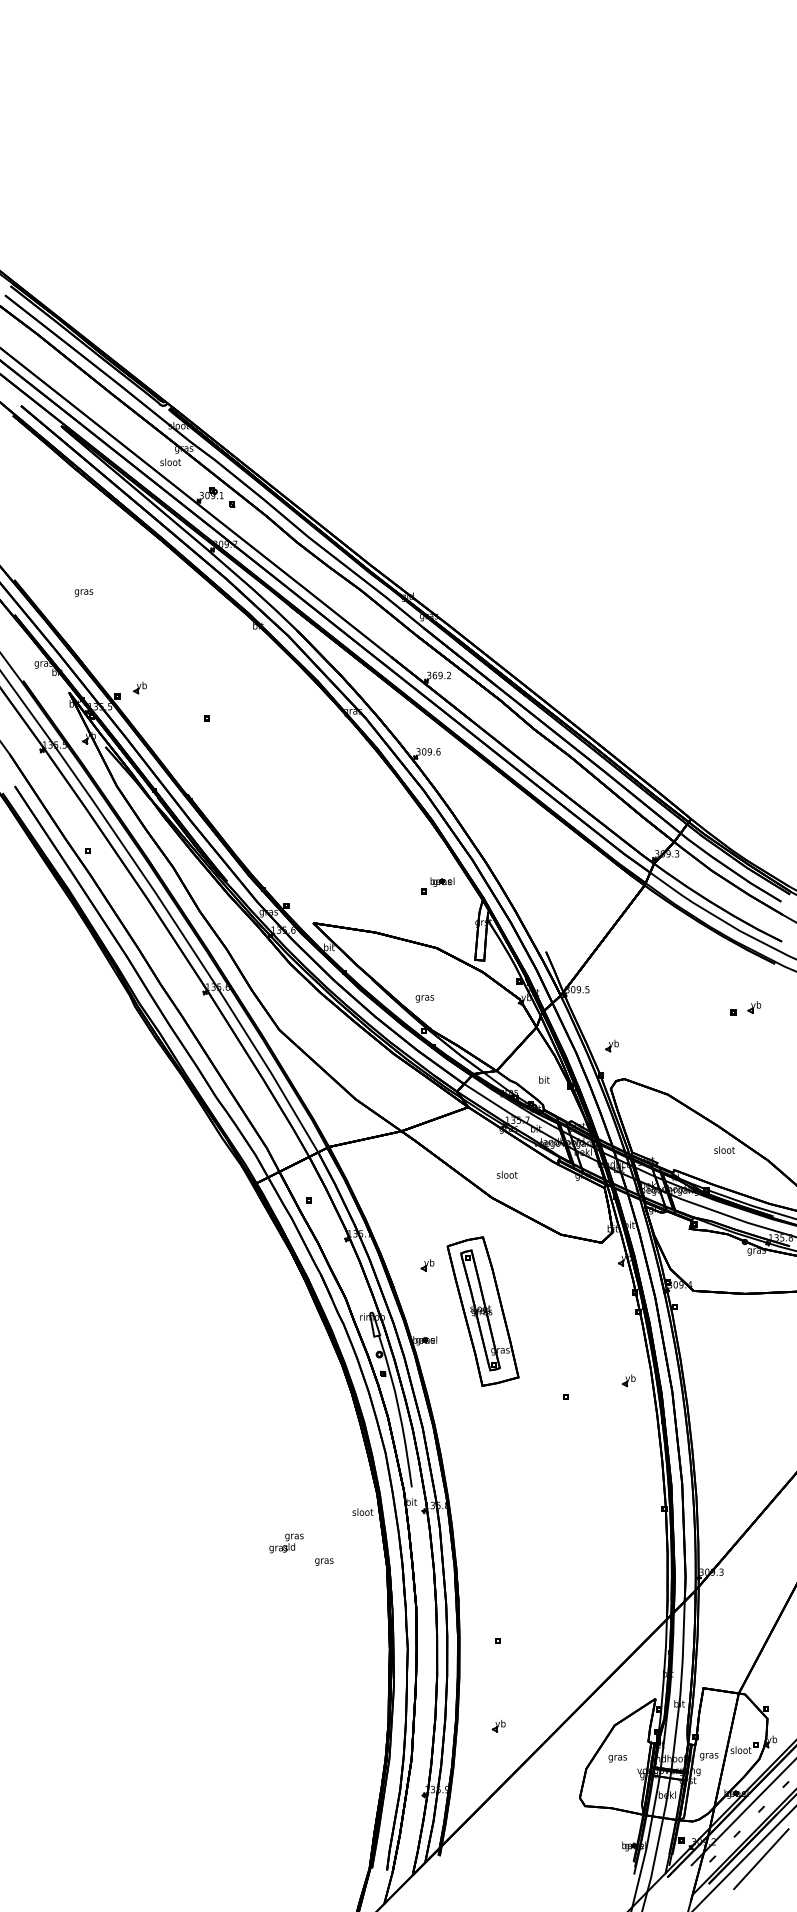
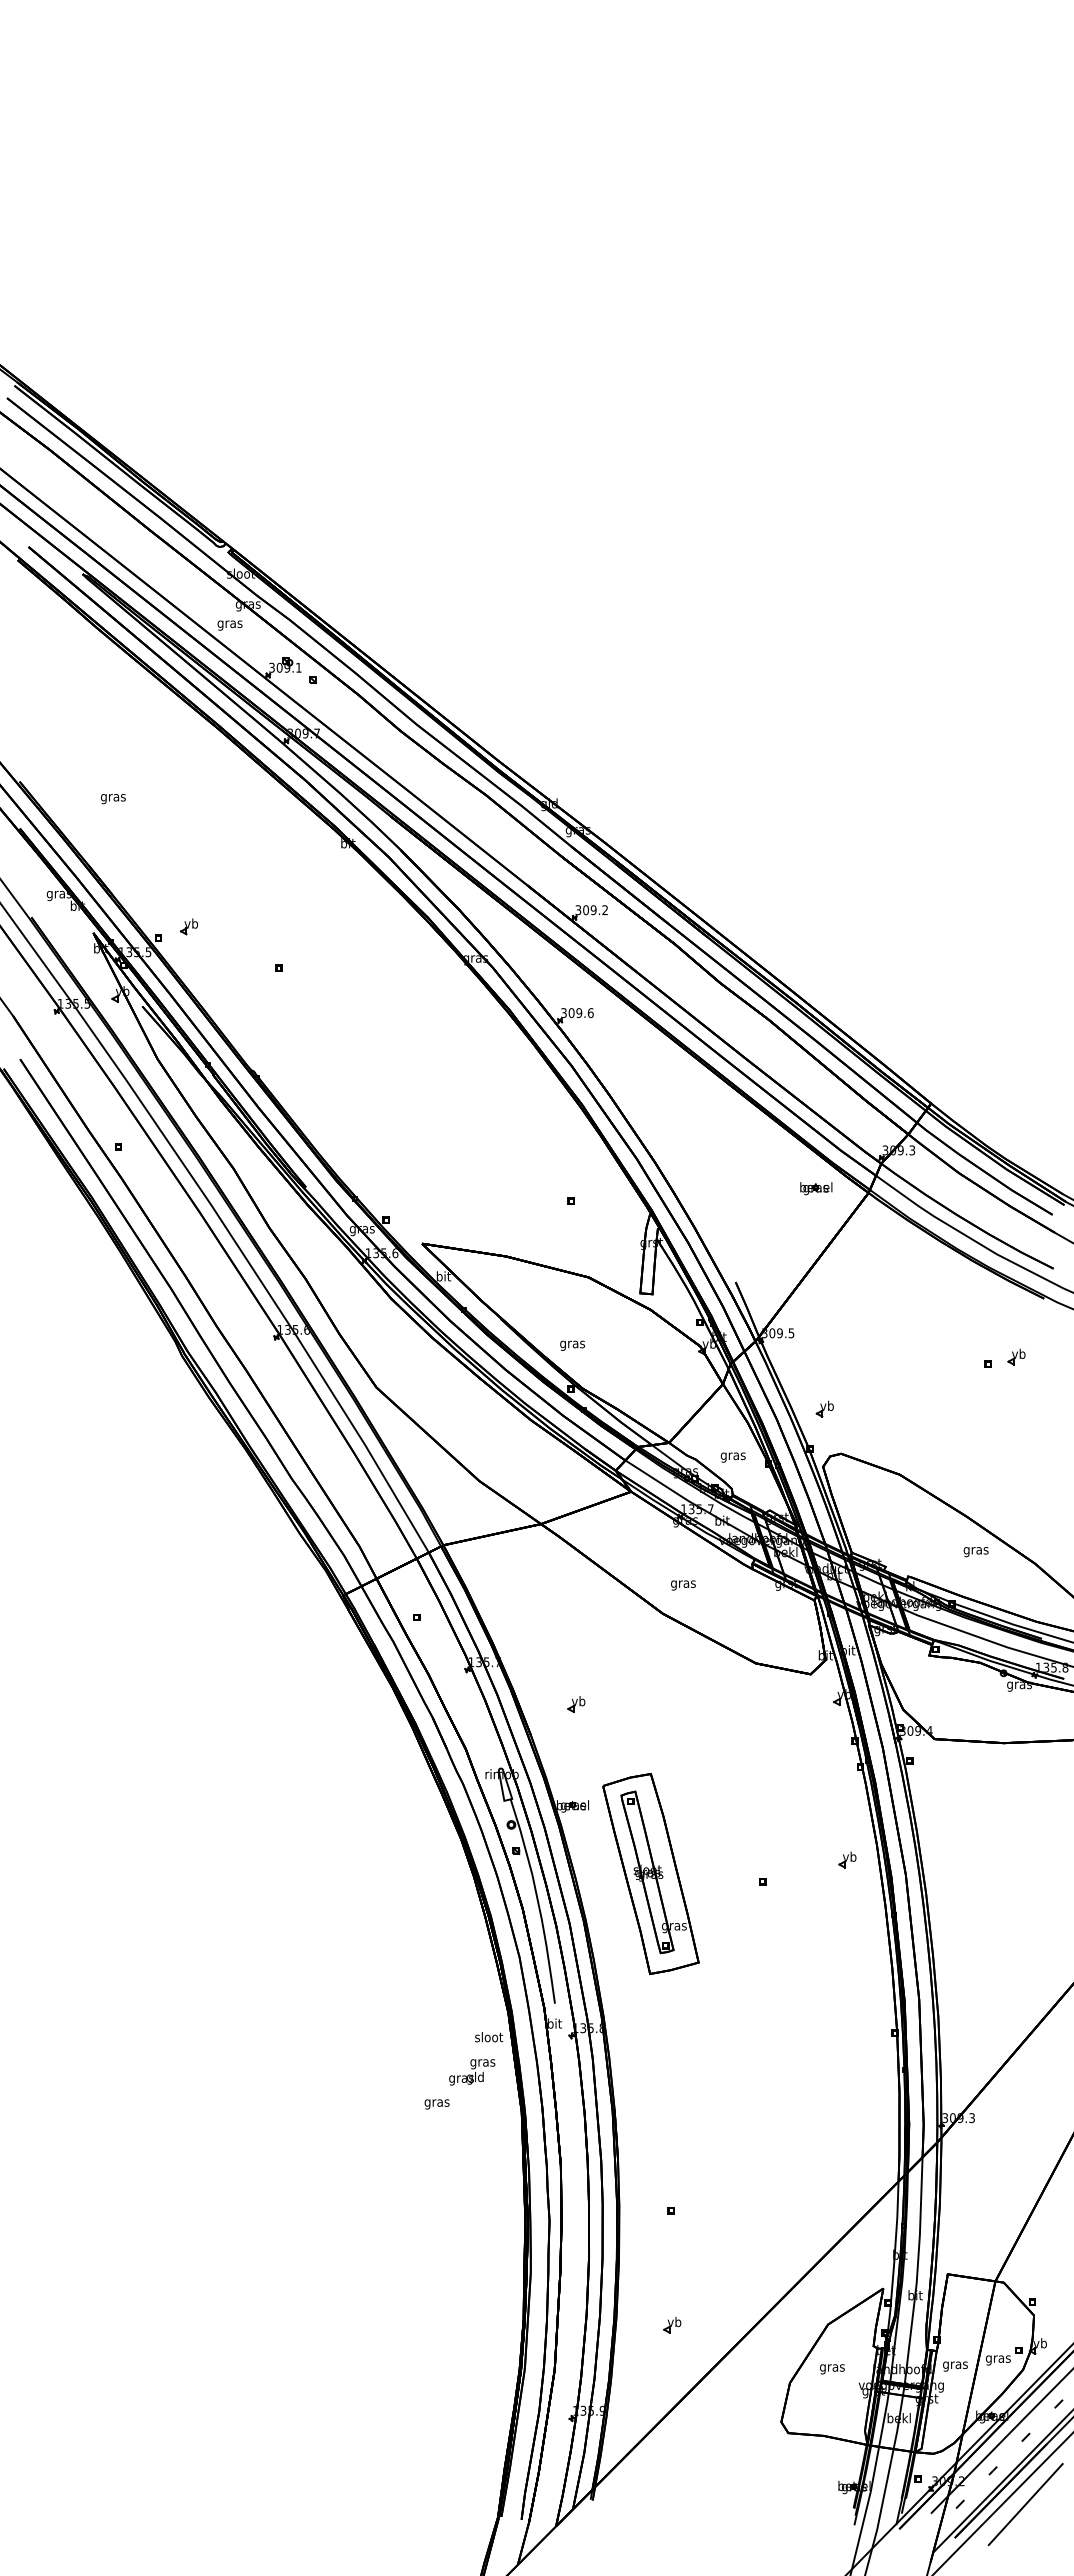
text: (170, 462) -> (230, 623), sloot -> gras
text: (434, 675) -> (585, 909), 369.2 -> 309.2
part: (442, 882) -> (816, 1188), moved
text: (543, 1080) -> (732, 1455), bit -> gras
text: (724, 1150) -> (976, 1550), sloot -> gras
text: (507, 1175) -> (683, 1583), sloot -> gras
part: (482, 1311) -> (650, 1873), moved
text: (286, 1543) -> (472, 2072), moved
text: (741, 1750) -> (998, 2358), sloot -> gras

